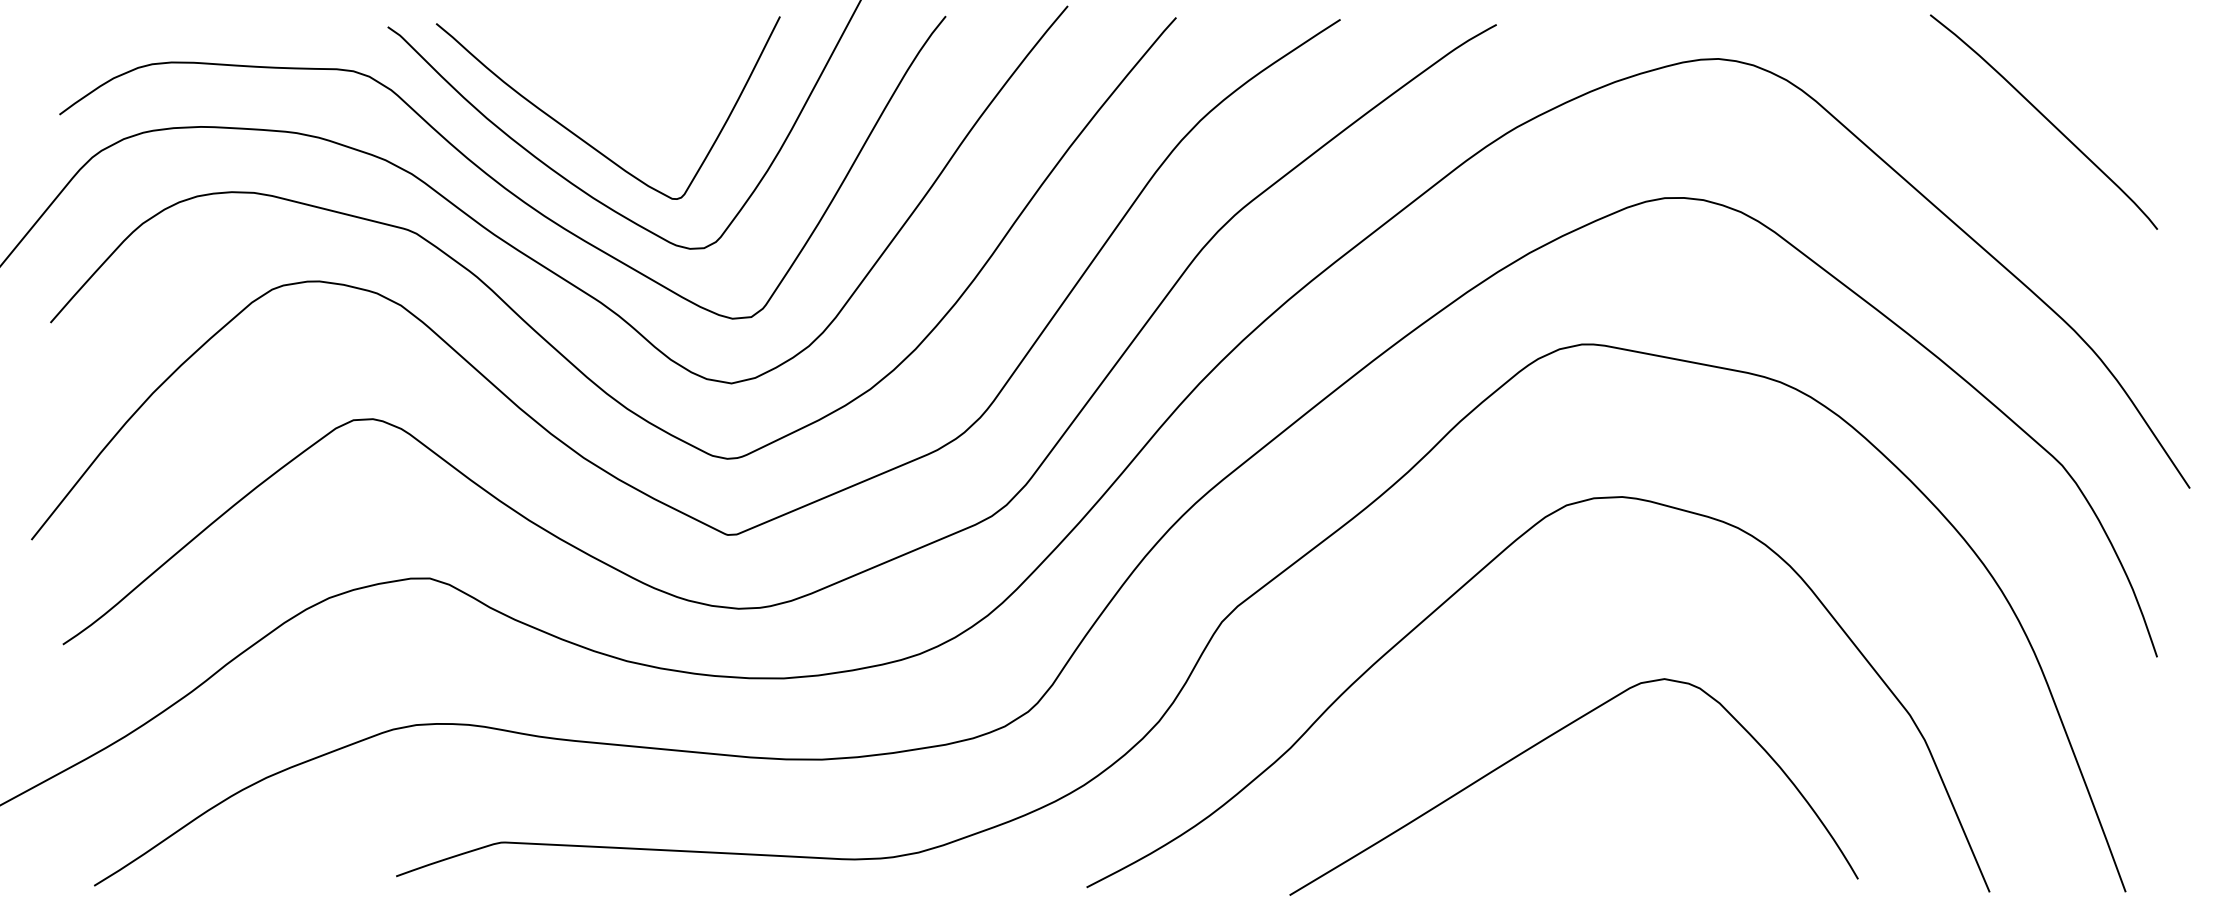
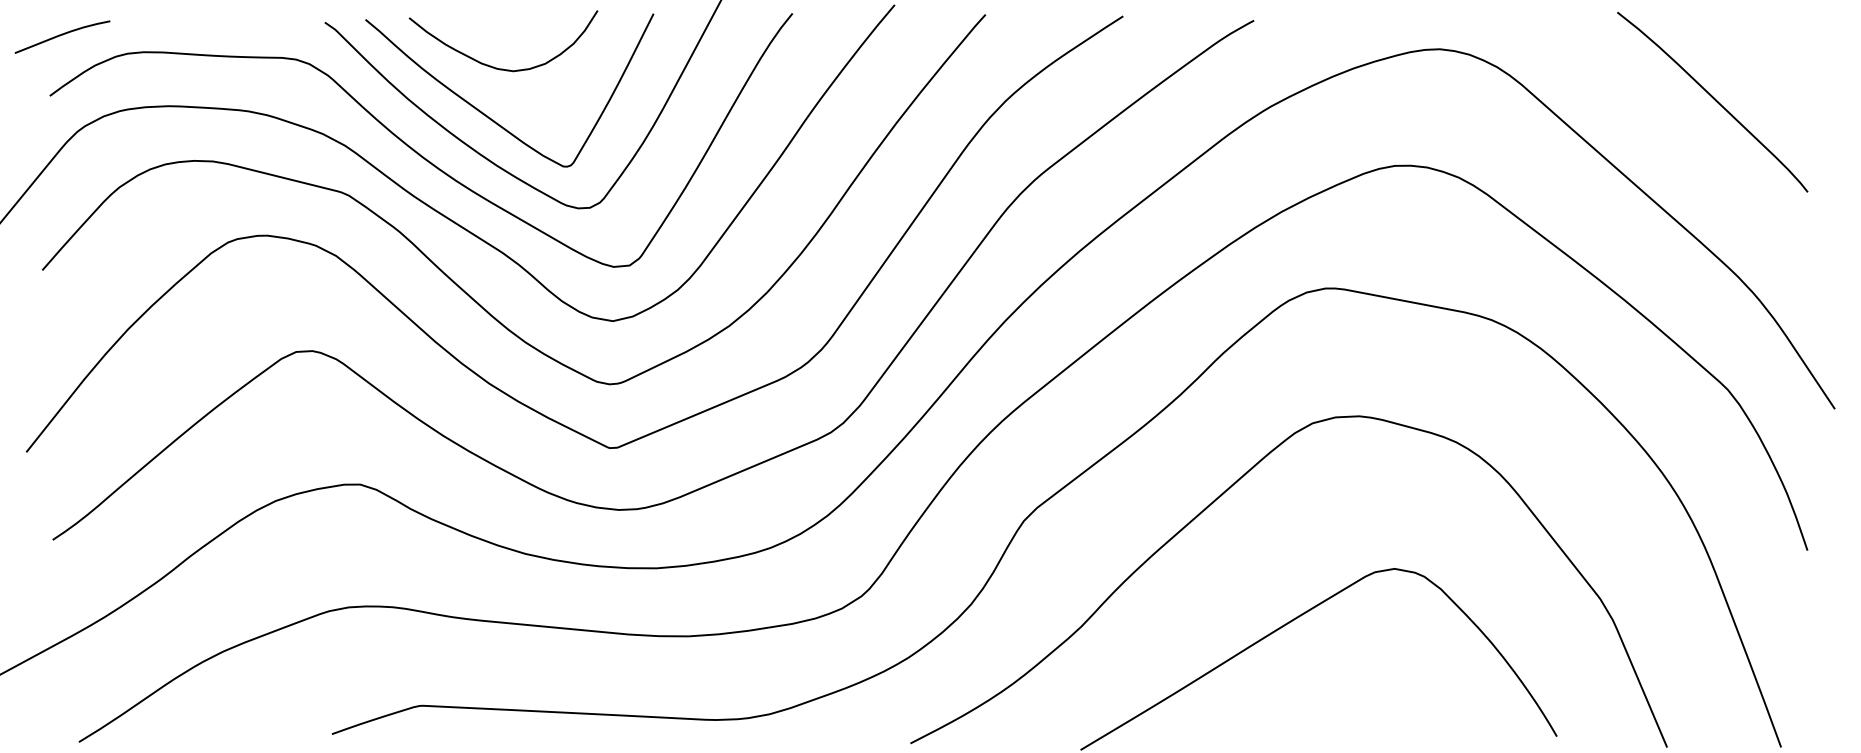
curve: (74, 42) -> (62, 35), added
curve: (596, 81) -> (499, 68), added

